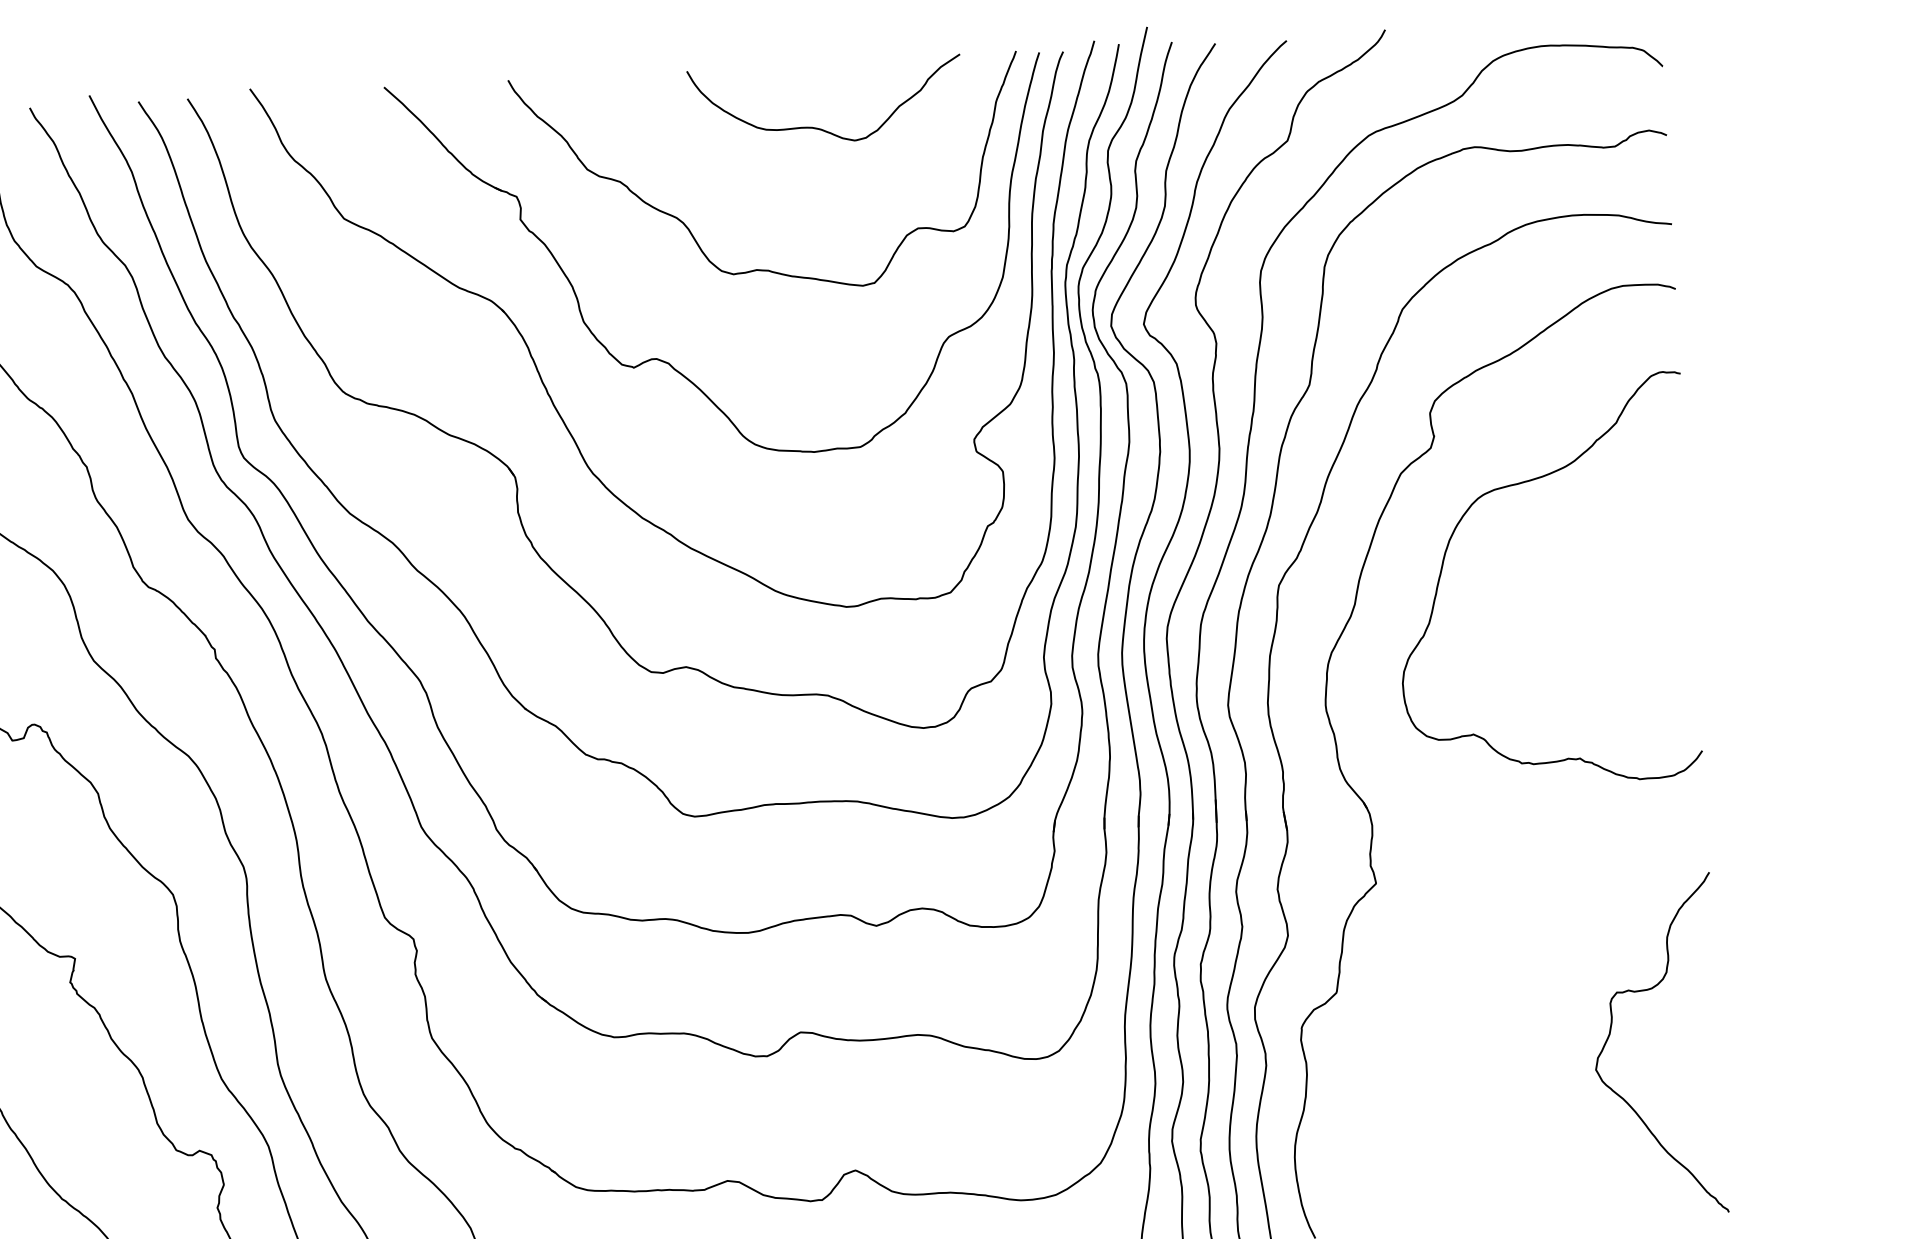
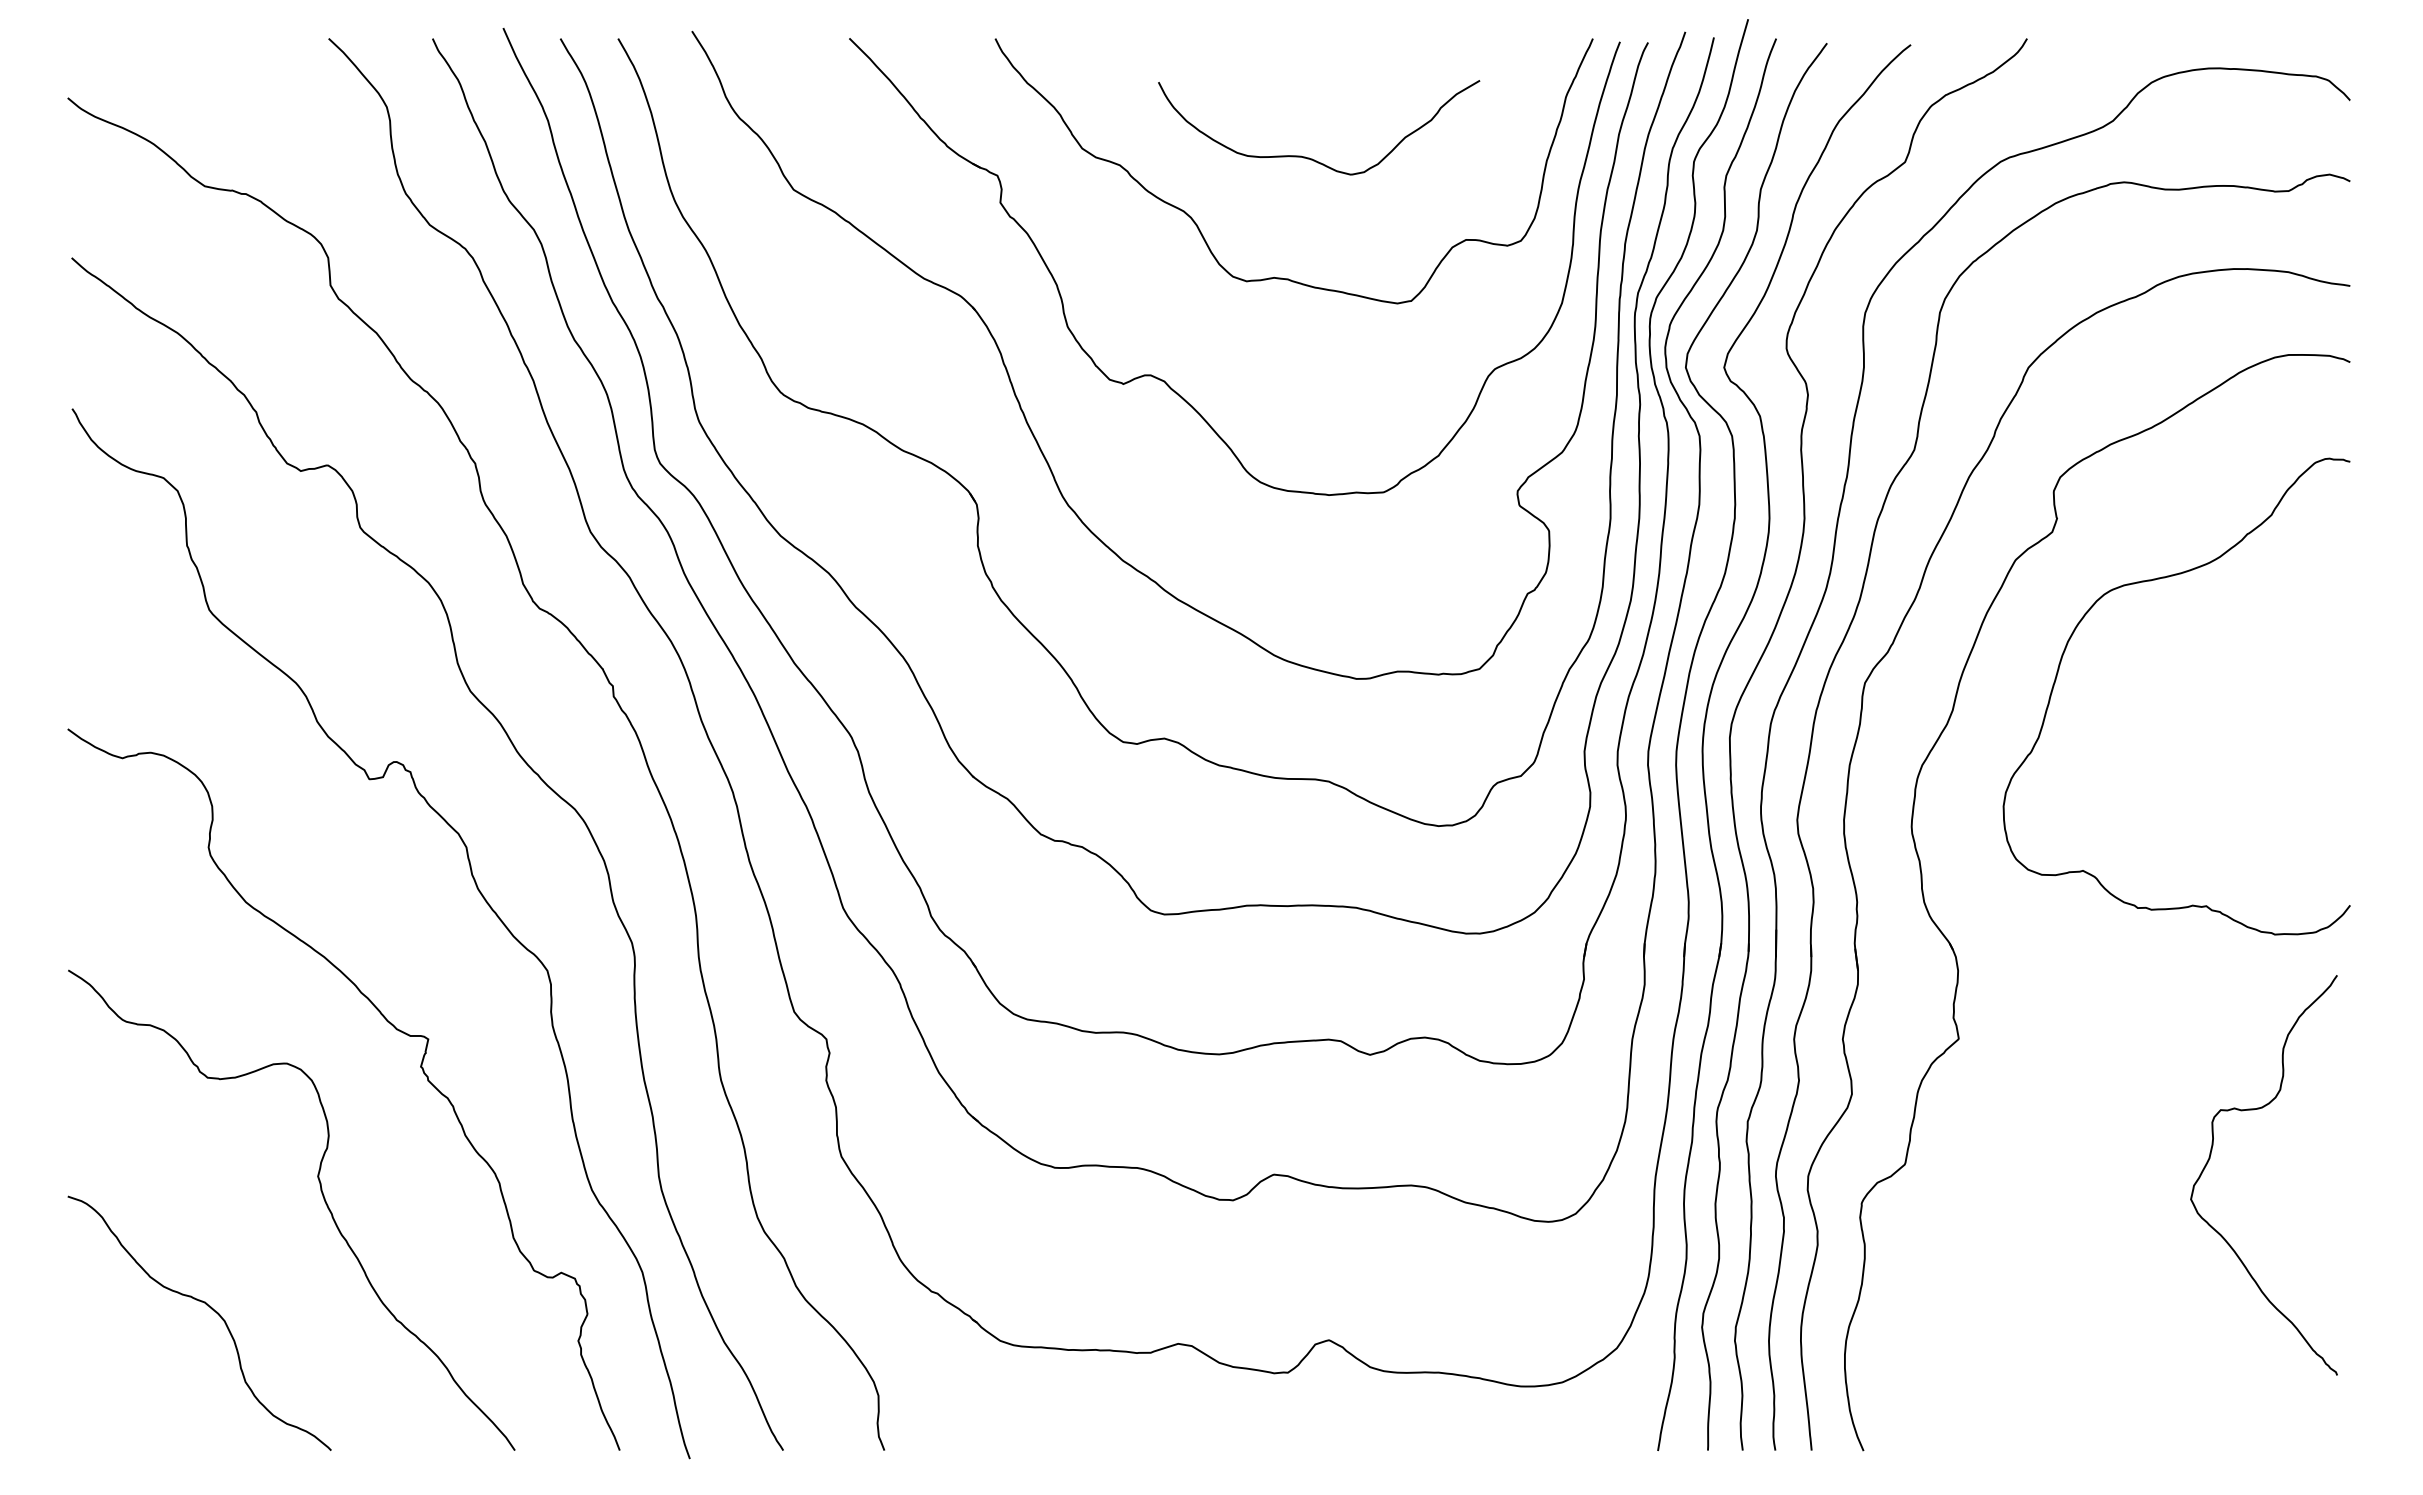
curve: (818, 127) -> (1309, 157), moved
curve: (1610, 1034) -> (2210, 1158), moved

